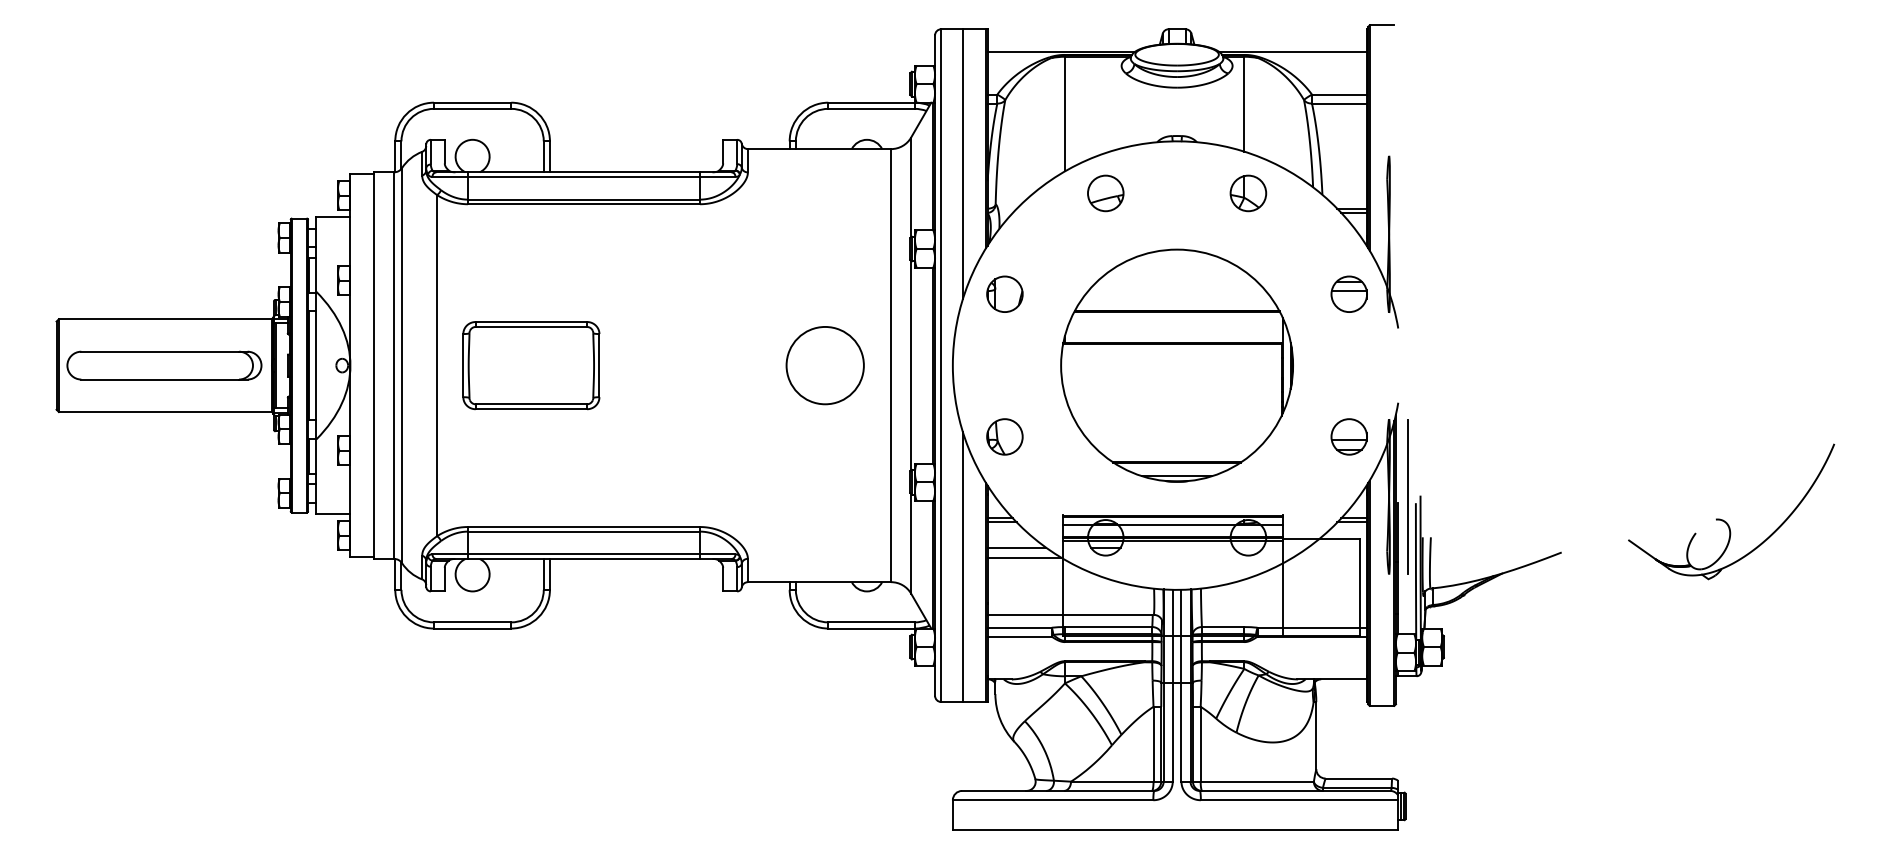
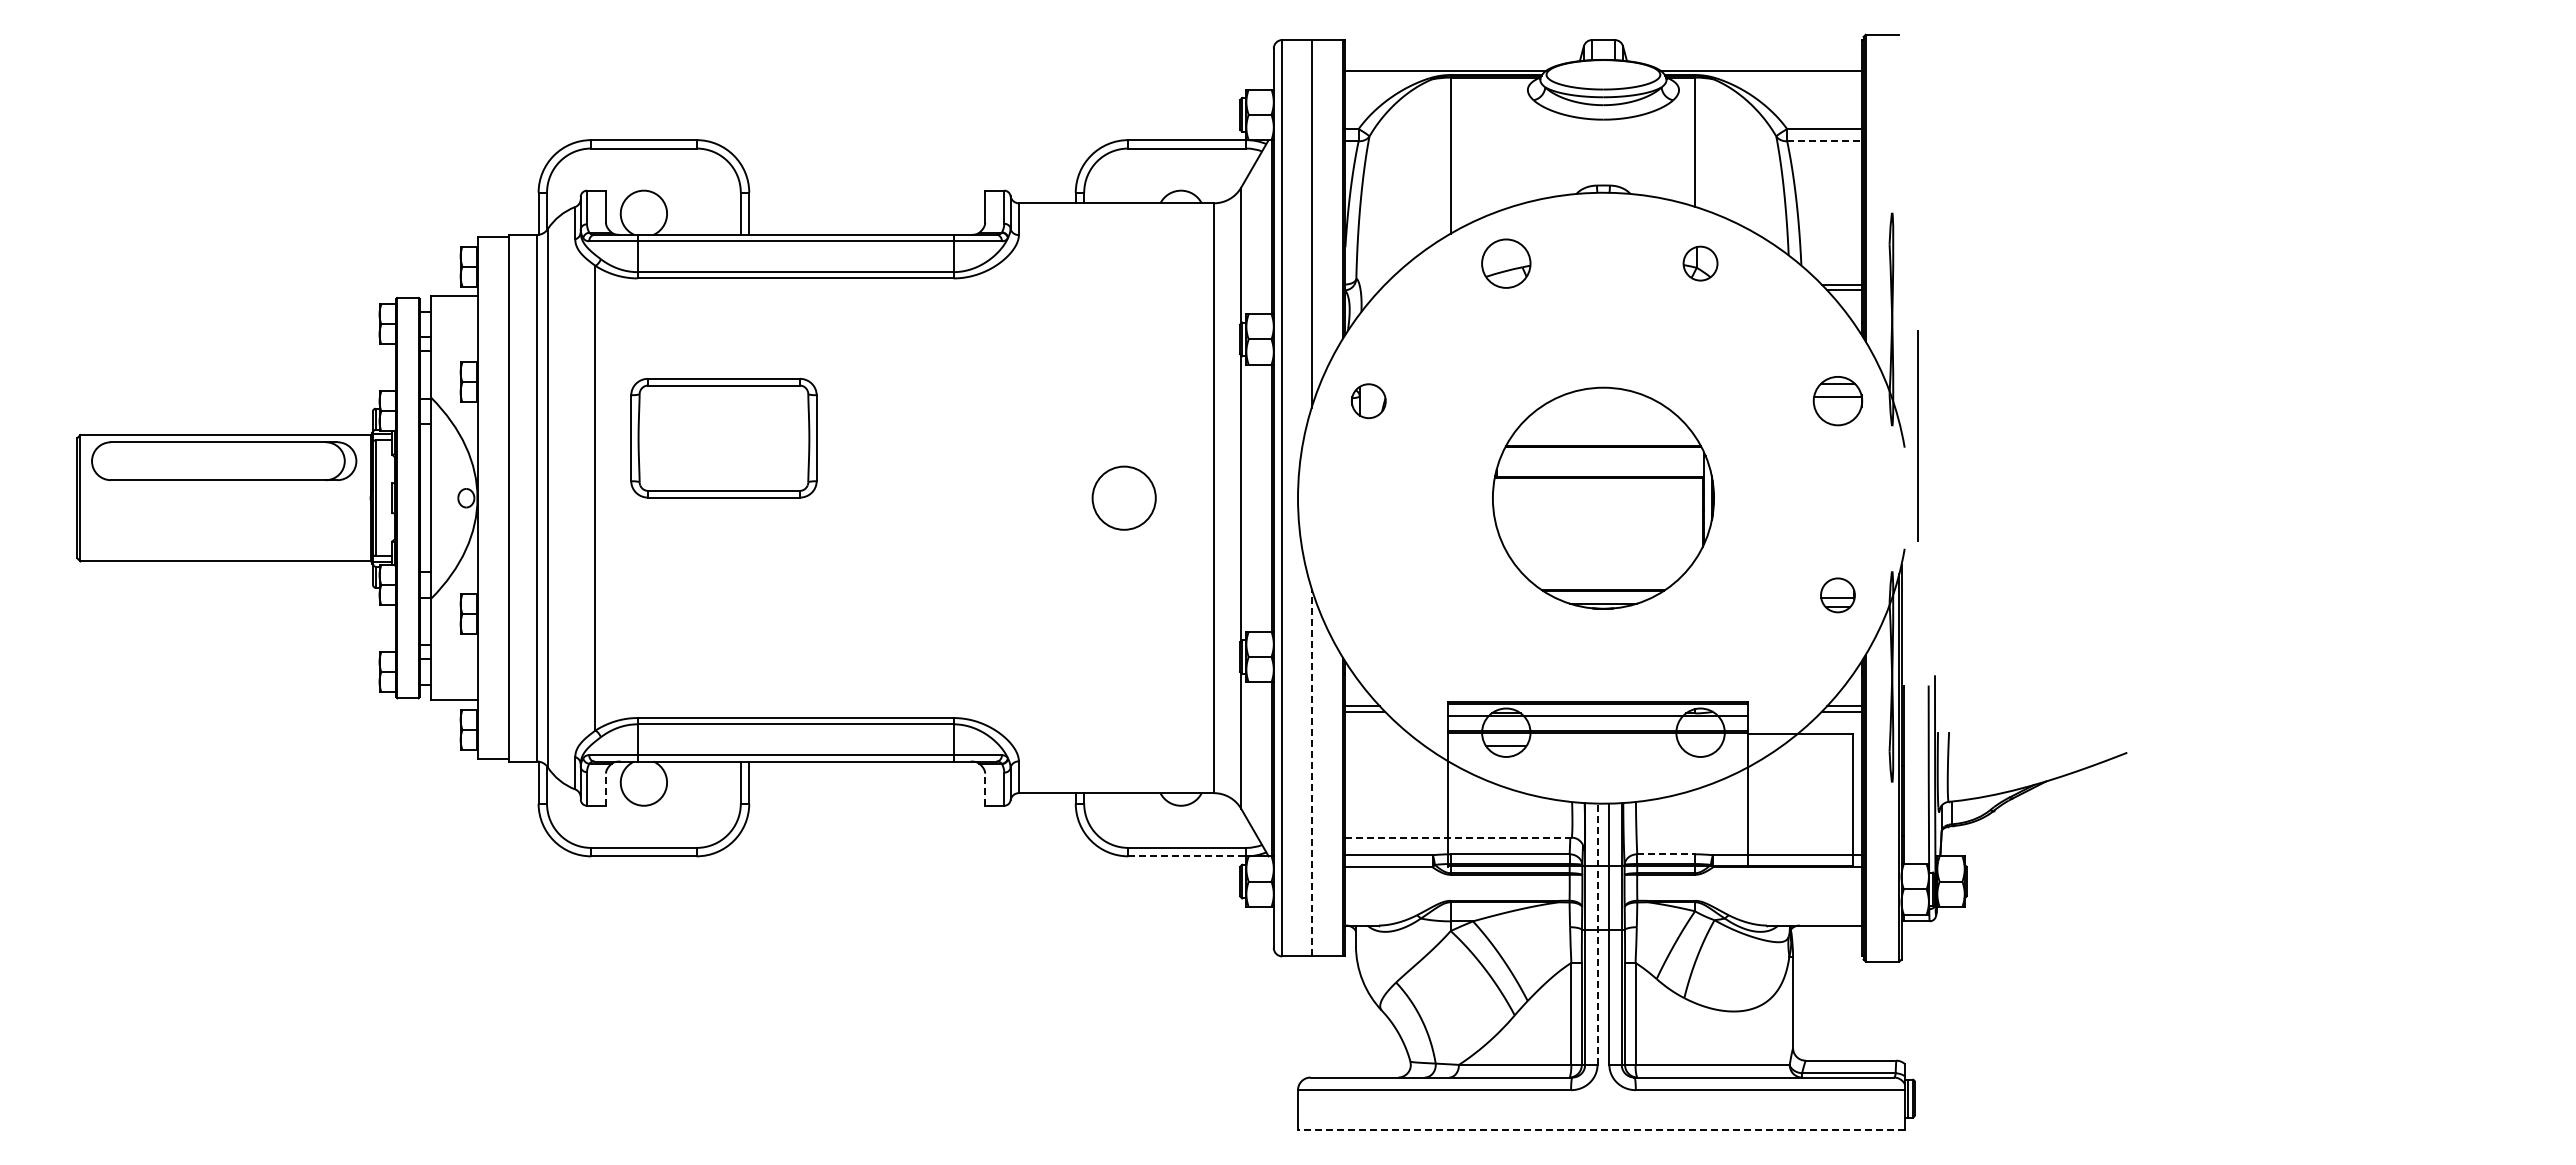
line: (1339, 103) -> (1824, 141), solid -> dashed
part: (1248, 193) -> (1700, 263), size x0.7
part: (1004, 294) -> (1368, 401), size x0.7
part: (164, 365) -> (224, 461), moved
part: (531, 365) -> (723, 438), moved
circle: (824, 365) -> (1123, 497), size x0.6
part: (1177, 365) -> (1603, 498), size x0.7
part: (1004, 437) -> (1368, 595), removed
part: (1348, 437) -> (1837, 595), size x0.7
line: (1407, 496) -> (1917, 435), moved
part: (1724, 520) -> (2349, 709), removed
line: (1172, 541) -> (1597, 737), removed
line: (1017, 547) -> (1385, 746), removed
line: (1024, 557) -> (1395, 759), removed
line: (962, 566) -> (1311, 772), solid -> dashed
line: (445, 579) -> (606, 789), solid -> dashed
line: (723, 579) -> (985, 789), solid -> dashed
line: (1069, 614) -> (1457, 837), solid -> dashed
line: (1223, 627) -> (1666, 854), solid -> dashed
line: (871, 628) -> (1187, 856), solid -> dashed
line: (1172, 685) -> (1597, 934), solid -> dashed
line: (1174, 829) -> (1600, 1130), solid -> dashed

